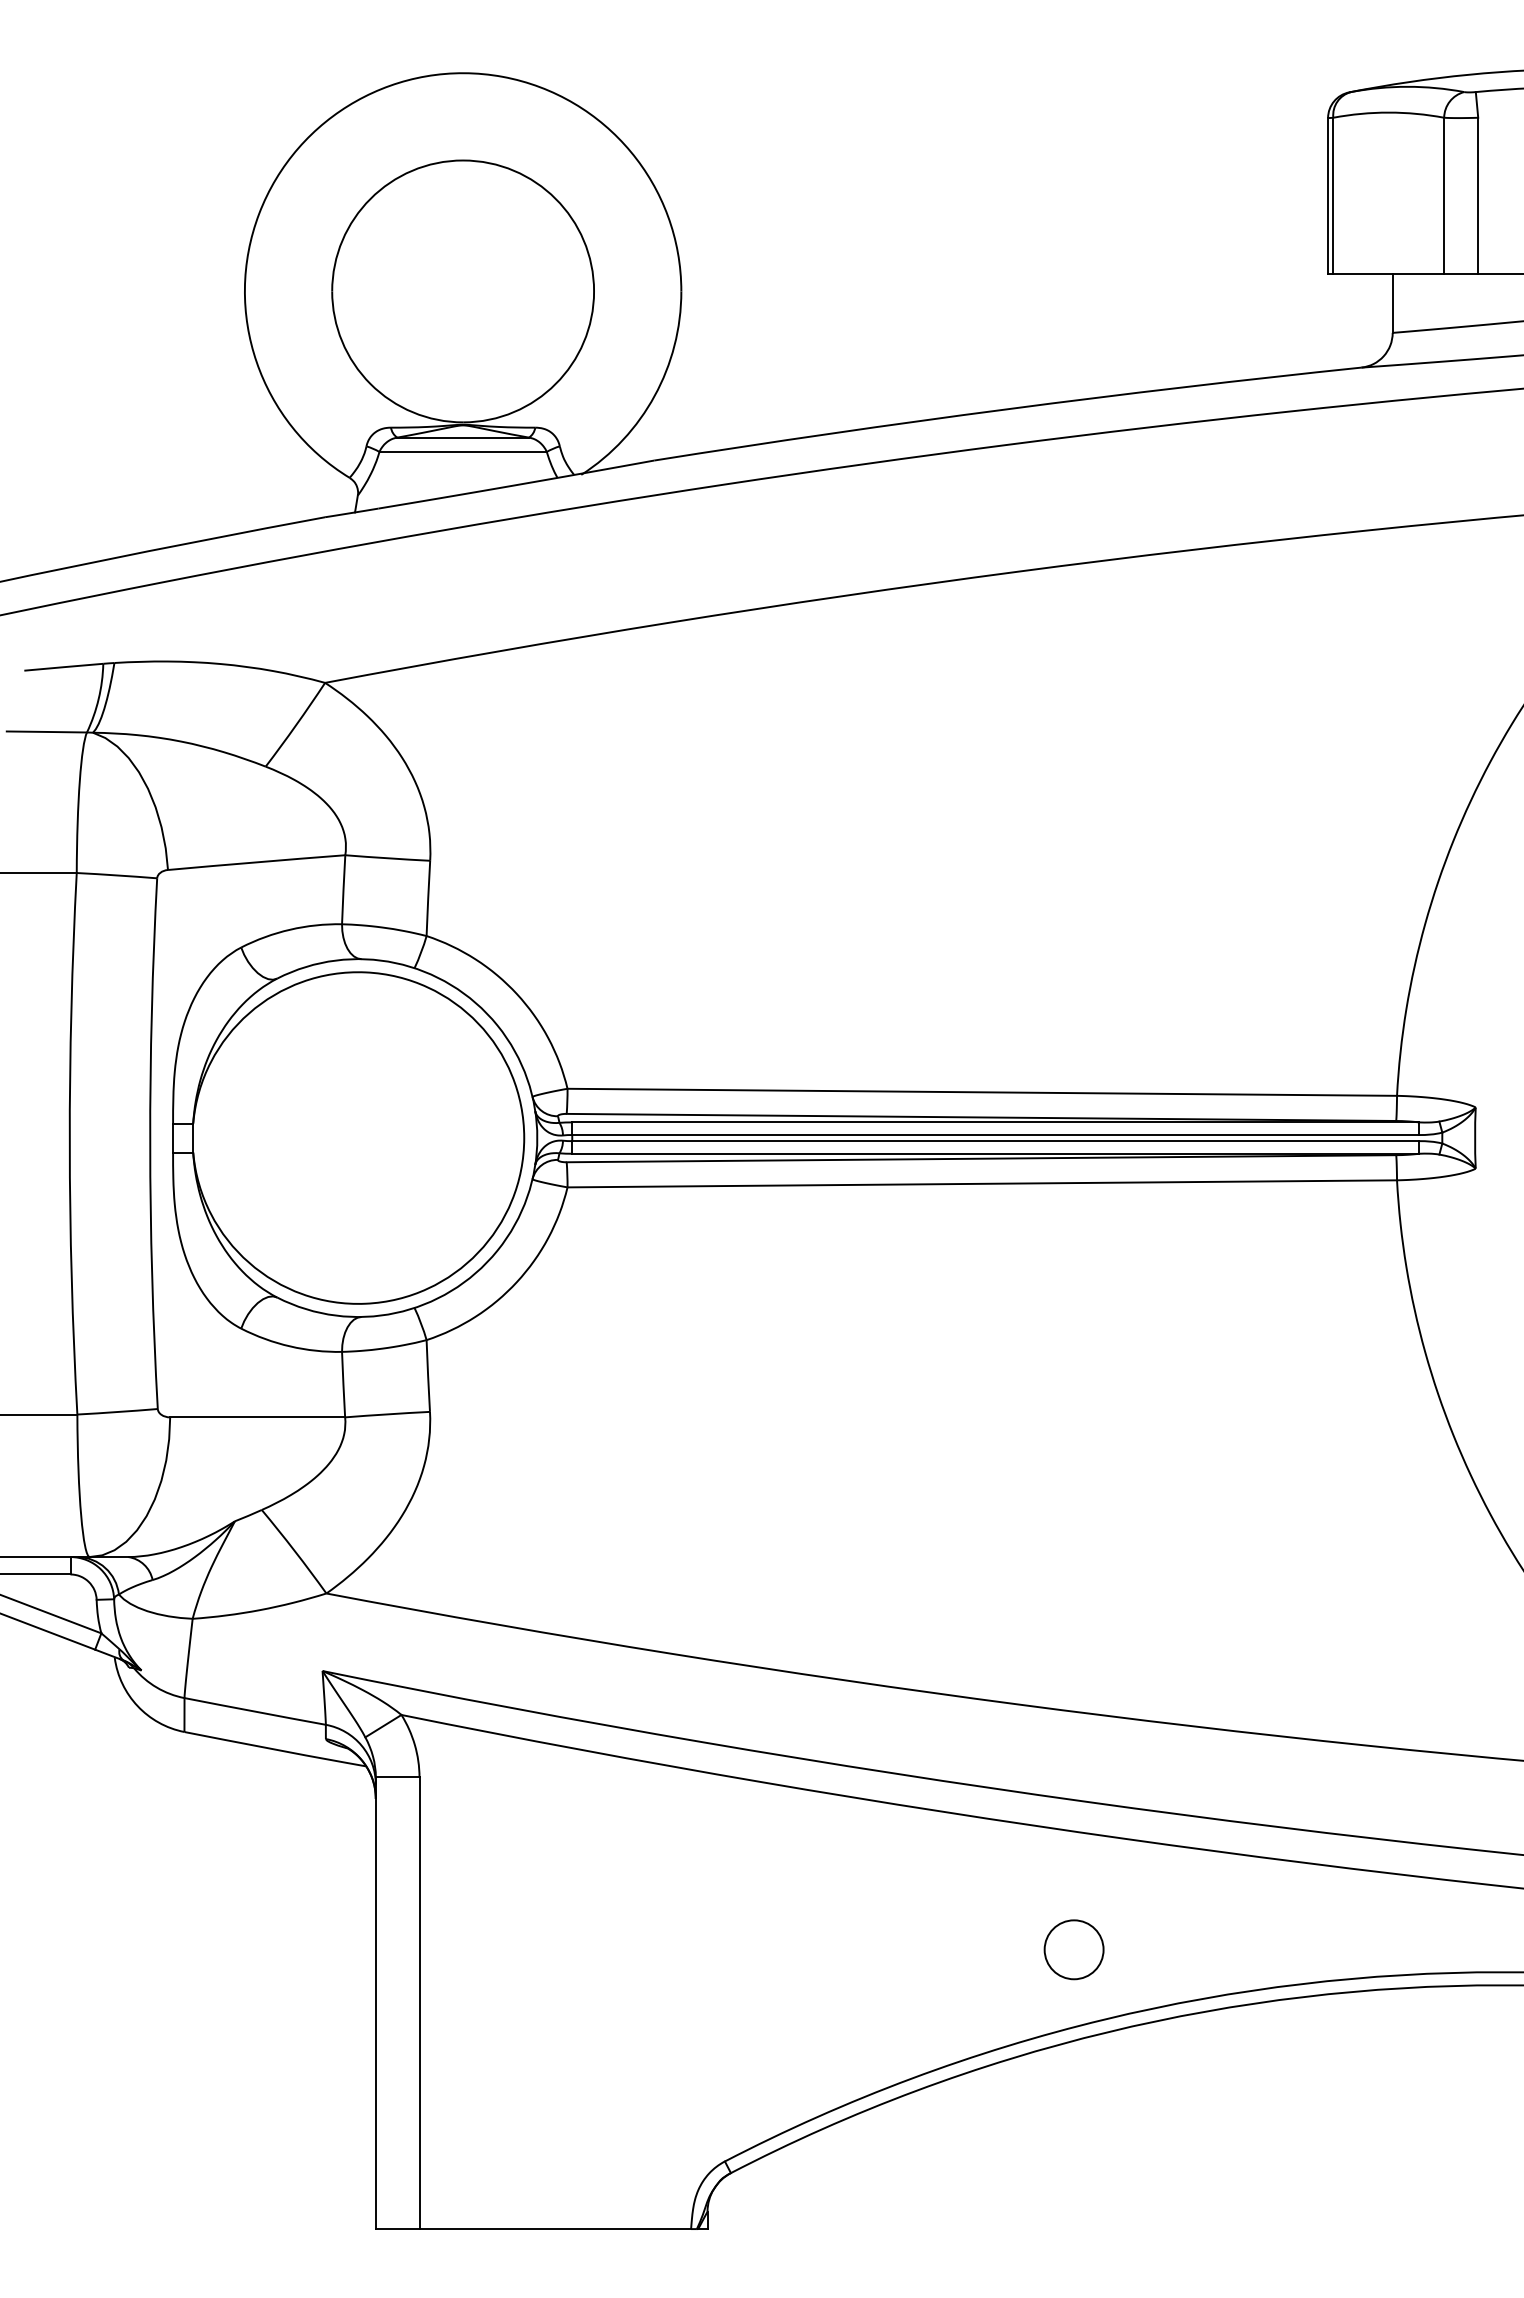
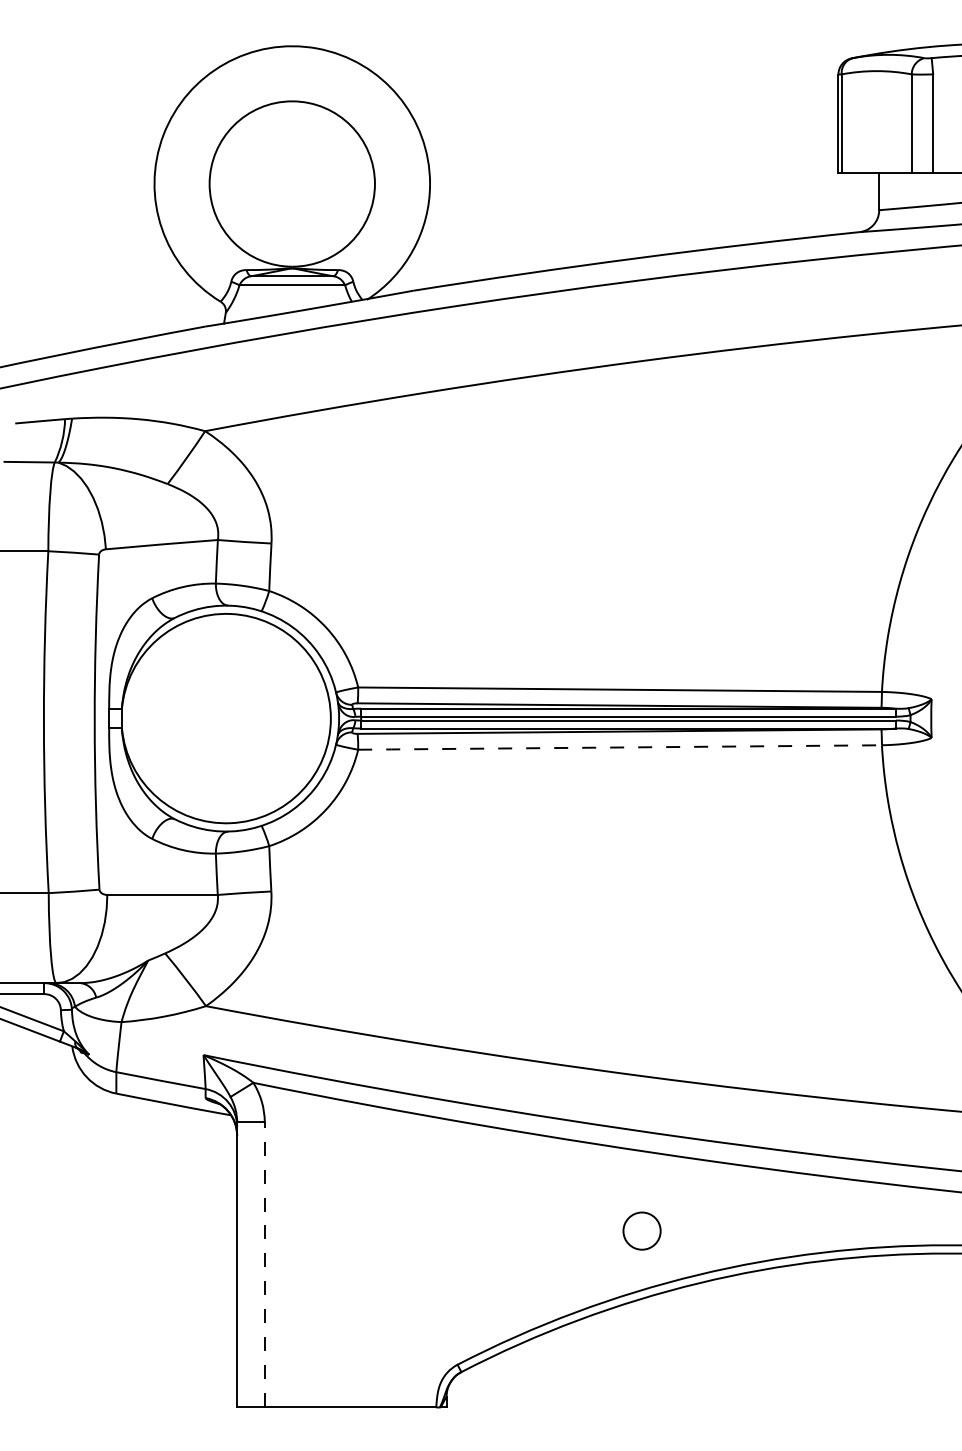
line: (979, 1183) -> (618, 747), solid -> dashed
circle: (1073, 1948) -> (641, 1230), moved
line: (419, 2002) -> (264, 1264), solid -> dashed

